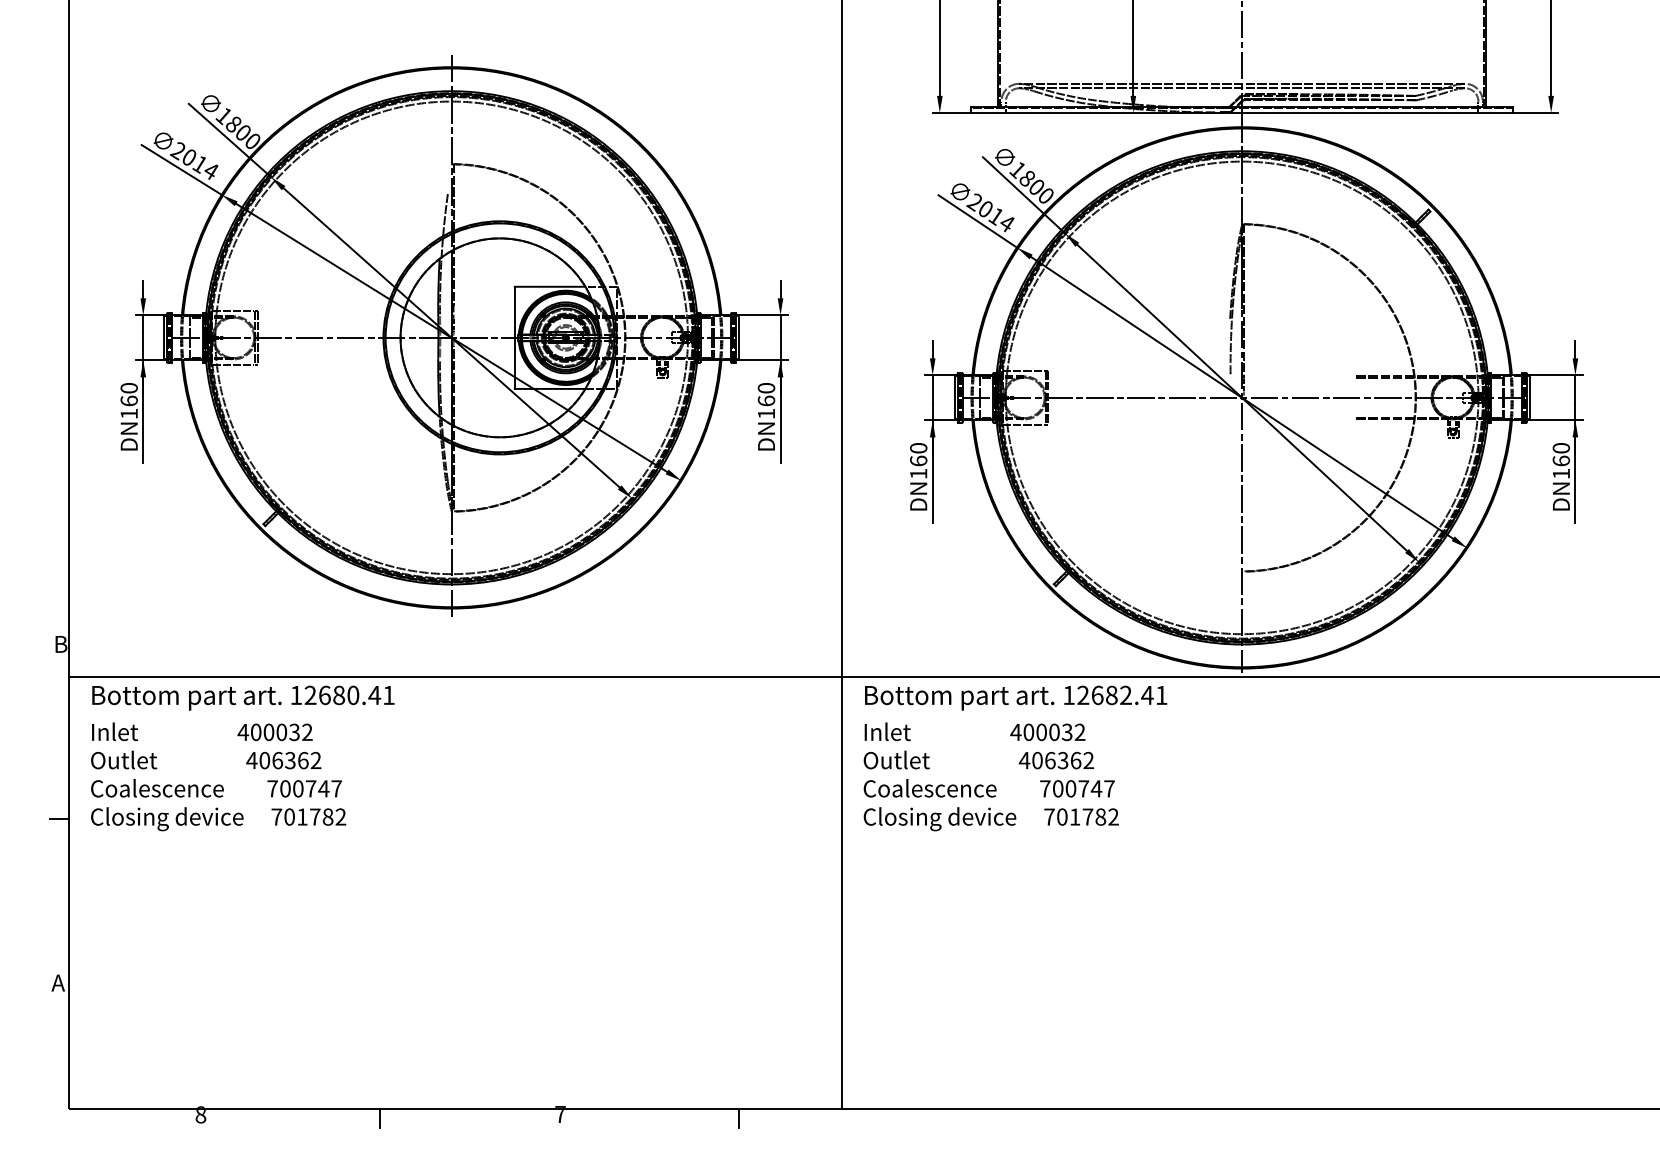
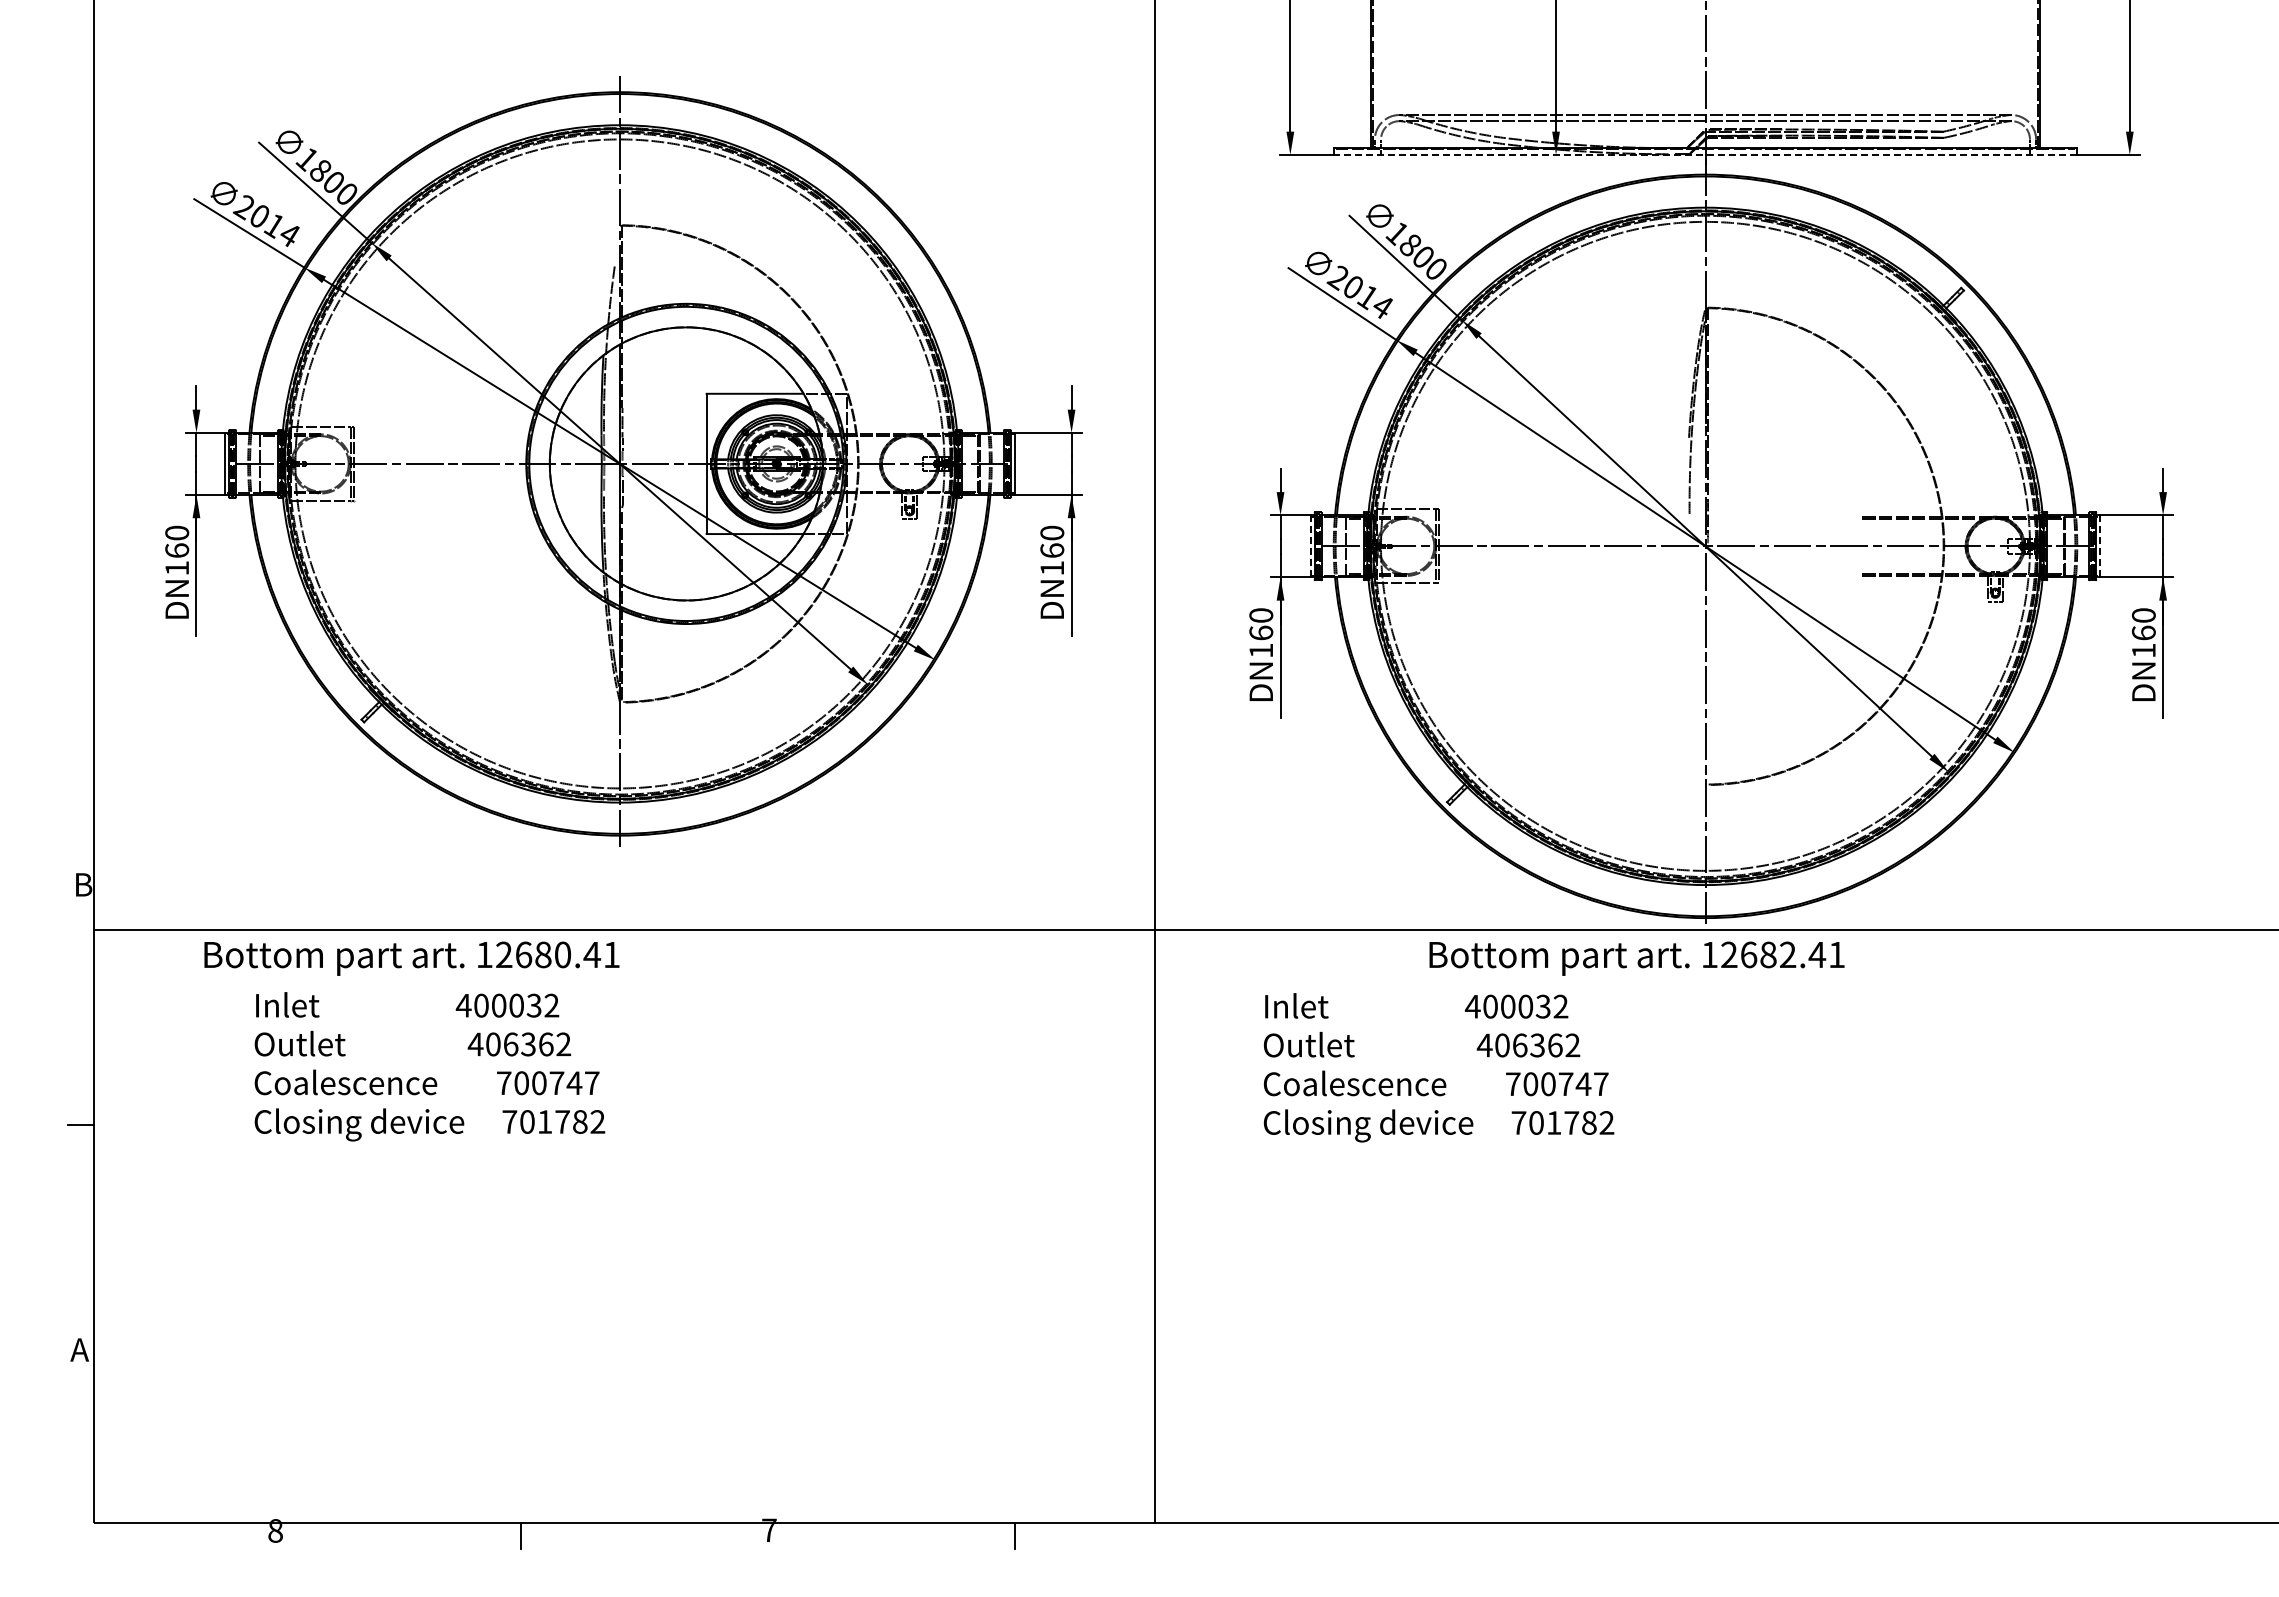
line: (1242, 112) -> (1705, 154), solid -> dashed
line: (954, 397) -> (1310, 546), solid -> dashed
line: (1529, 397) -> (2100, 546), solid -> dashed
text: (243, 698) -> (411, 958), moved
text: (1015, 698) -> (1636, 958), moved
text: (218, 776) -> (429, 1066), moved
text: (990, 776) -> (1438, 1067), moved

